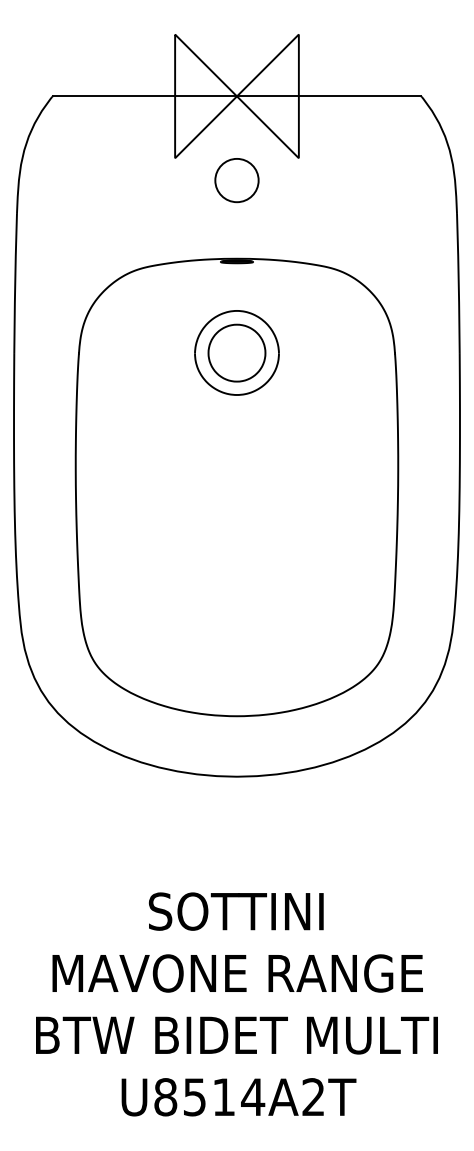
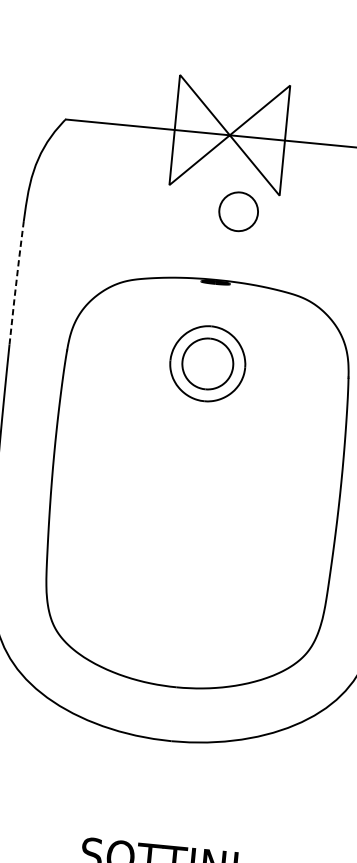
circle: (236, 180) -> (238, 211), moved
line: (15, 283) -> (16, 282), solid -> dashed

